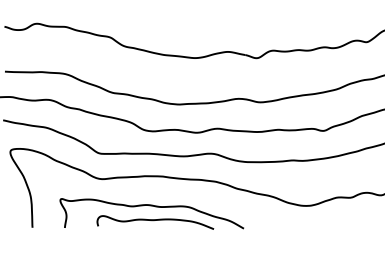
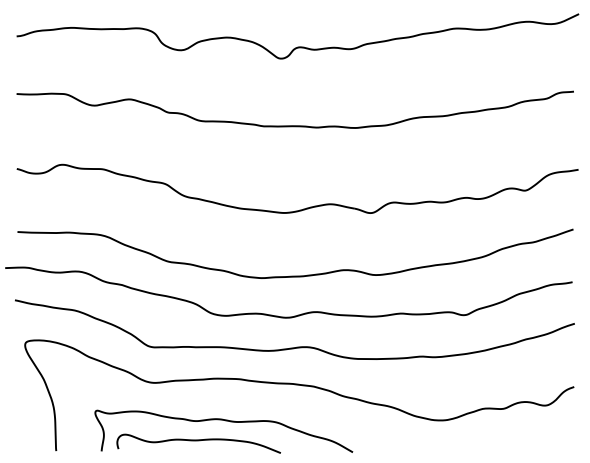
curve: (155, 220) -> (198, 441), moved

